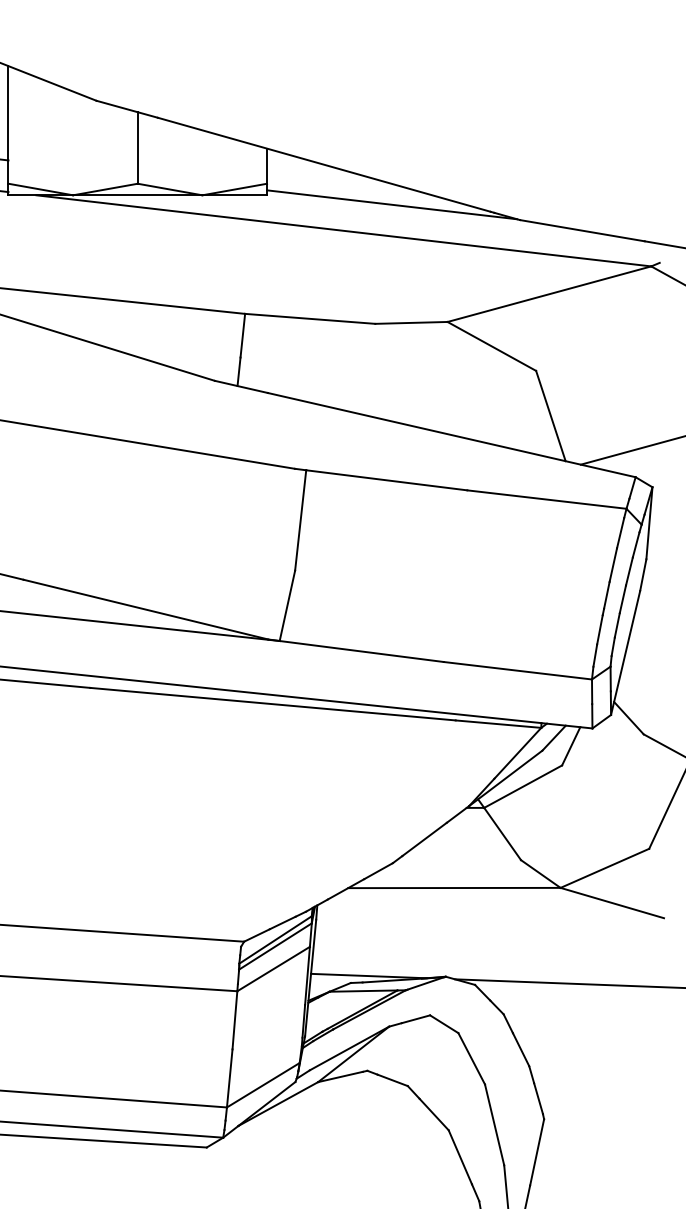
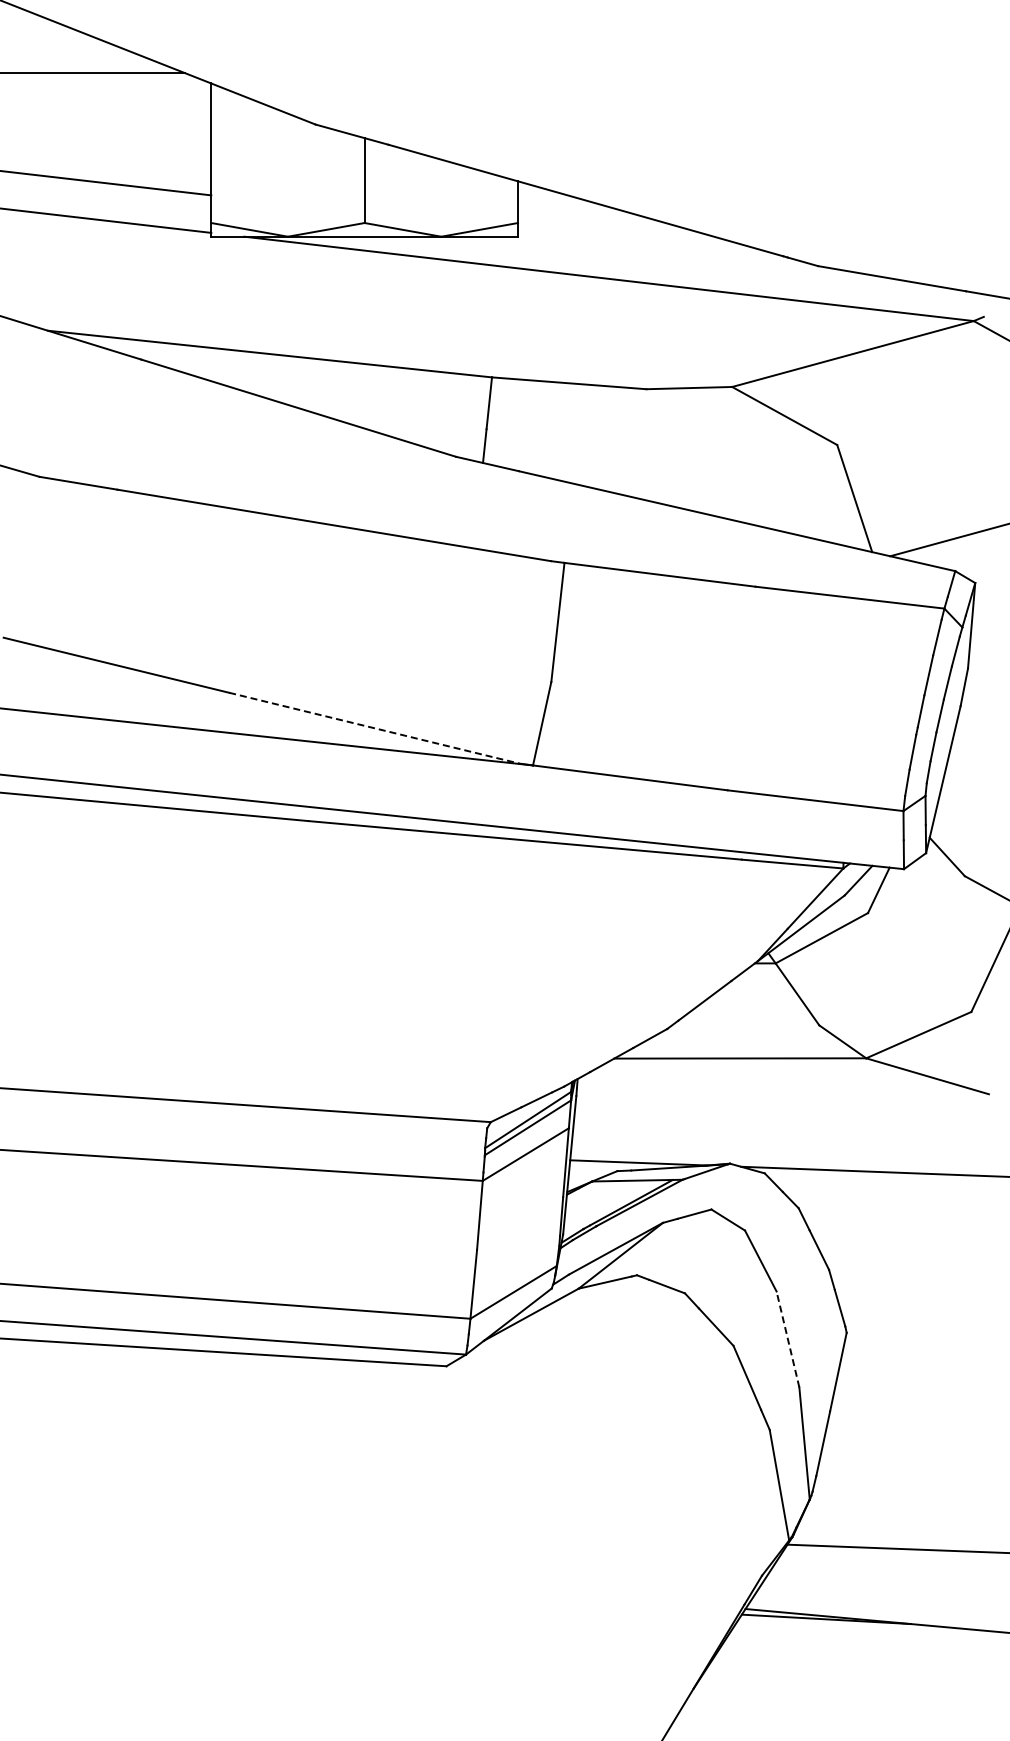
line: (392, 204) -> (666, 247), removed
line: (146, 609) -> (374, 728), solid -> dashed
line: (494, 1124) -> (787, 1338), solid -> dashed

